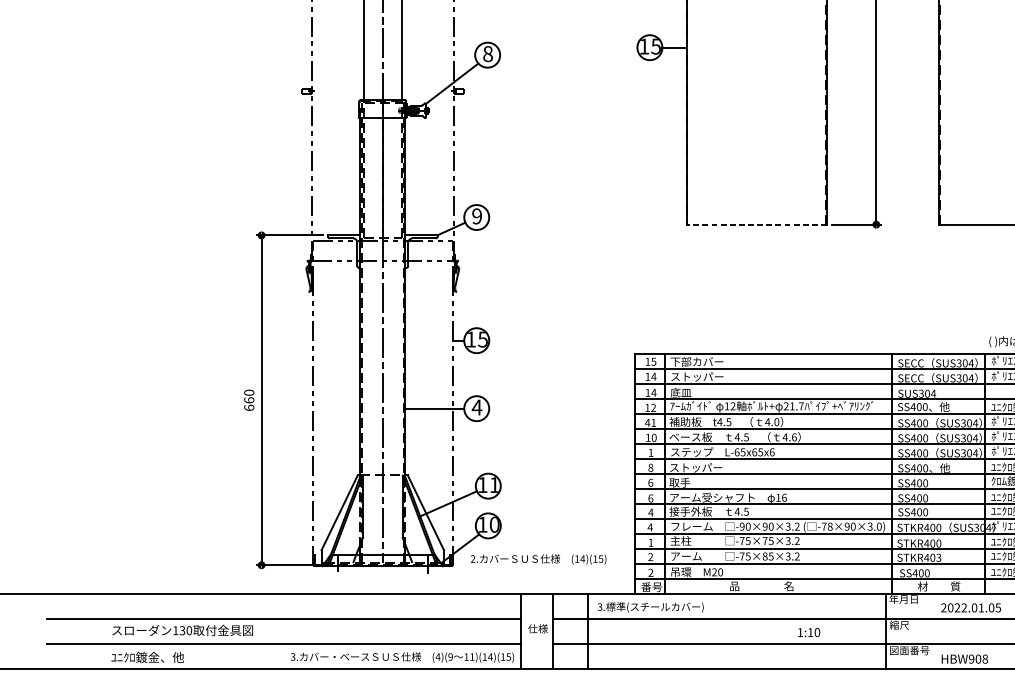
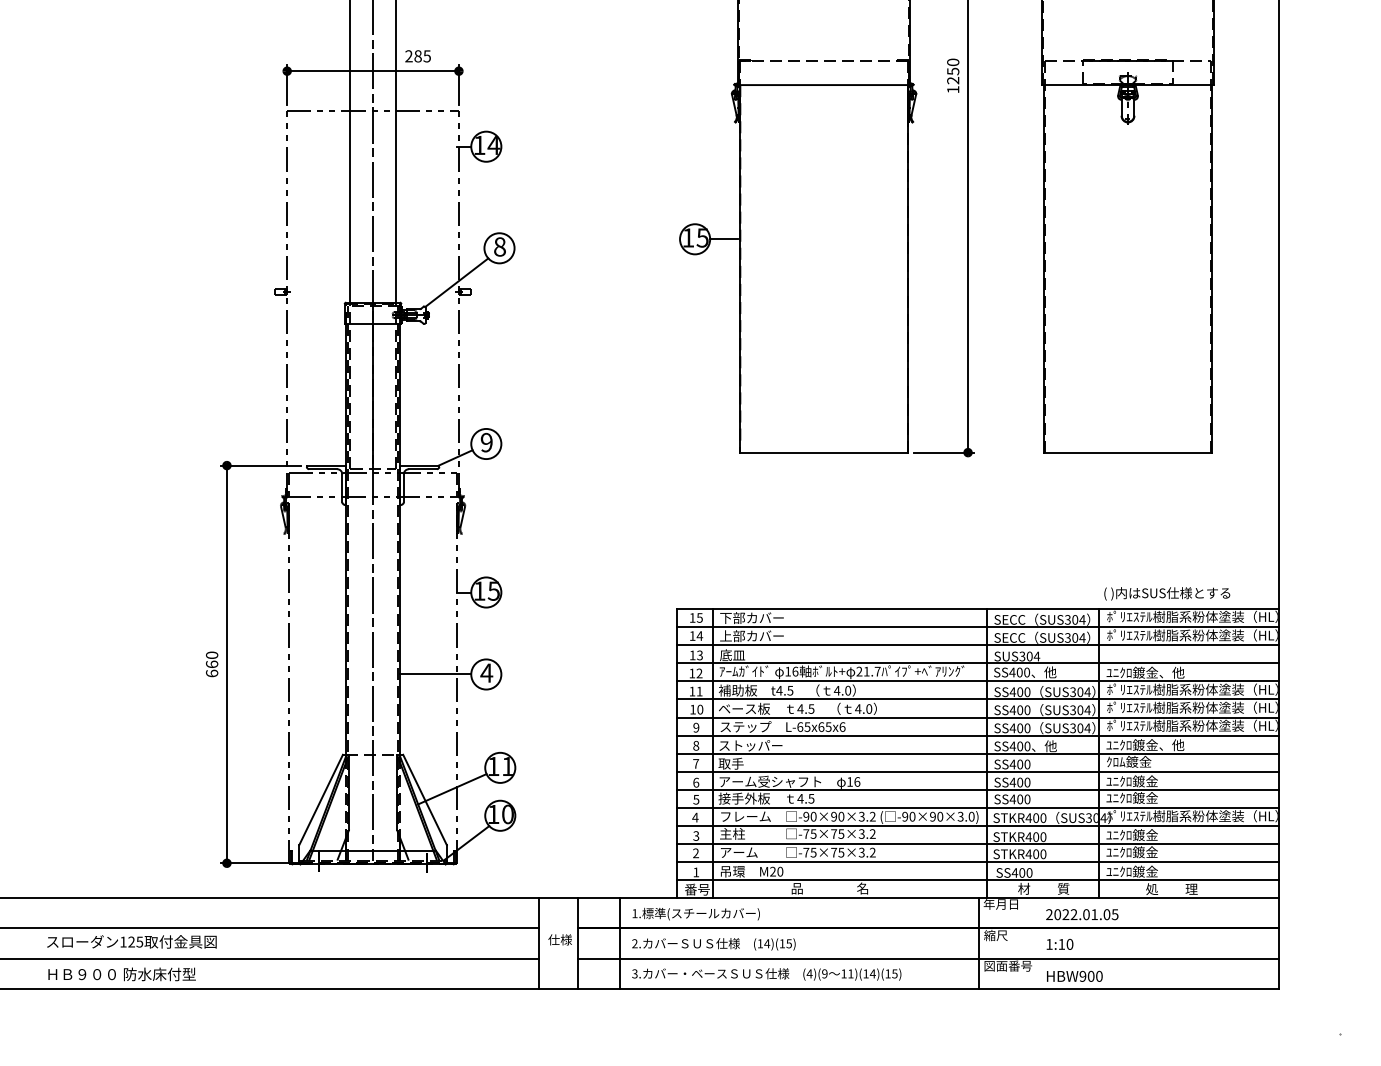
line: (756, 224) -> (823, 452), dashed -> solid
text: (691, 377) -> (745, 636), ストッパー -> 上部カバー
text: (653, 392) -> (699, 655), 14 -> 13
text: (733, 406) -> (795, 671), 12 -> 16
text: (647, 422) -> (692, 691), 41 -> 11
text: (794, 436) -> (869, 708), 4.6 -> 4.0
text: (651, 452) -> (696, 727), 1 -> 9
text: (651, 482) -> (696, 763), 6 -> 7
text: (651, 512) -> (696, 799), 4 -> 5
text: (826, 526) -> (908, 816), -78×90×3.0) -> -90×90×3.0)
text: (651, 542) -> (696, 835), 1 -> 3
text: (765, 556) -> (834, 852), -75×85×3.2 -> -75×75×3.2
text: (938, 558) -> (1043, 854), STKR403 -> STKR400
text: (538, 559) -> (713, 944), moved
text: (651, 572) -> (696, 872), 2 -> 1
text: (599, 606) -> (634, 913), 3. -> 1.
text: (185, 630) -> (135, 941), 130 -> 125
text: (808, 631) -> (1059, 943), moved
text: (173, 657) -> (120, 974), ﾕﾆｸﾛ鍍金、他 -> ＨＢ９００ 防水床付型
text: (402, 657) -> (766, 974), moved
text: (985, 659) -> (1099, 976), HBW908 -> HBW900

